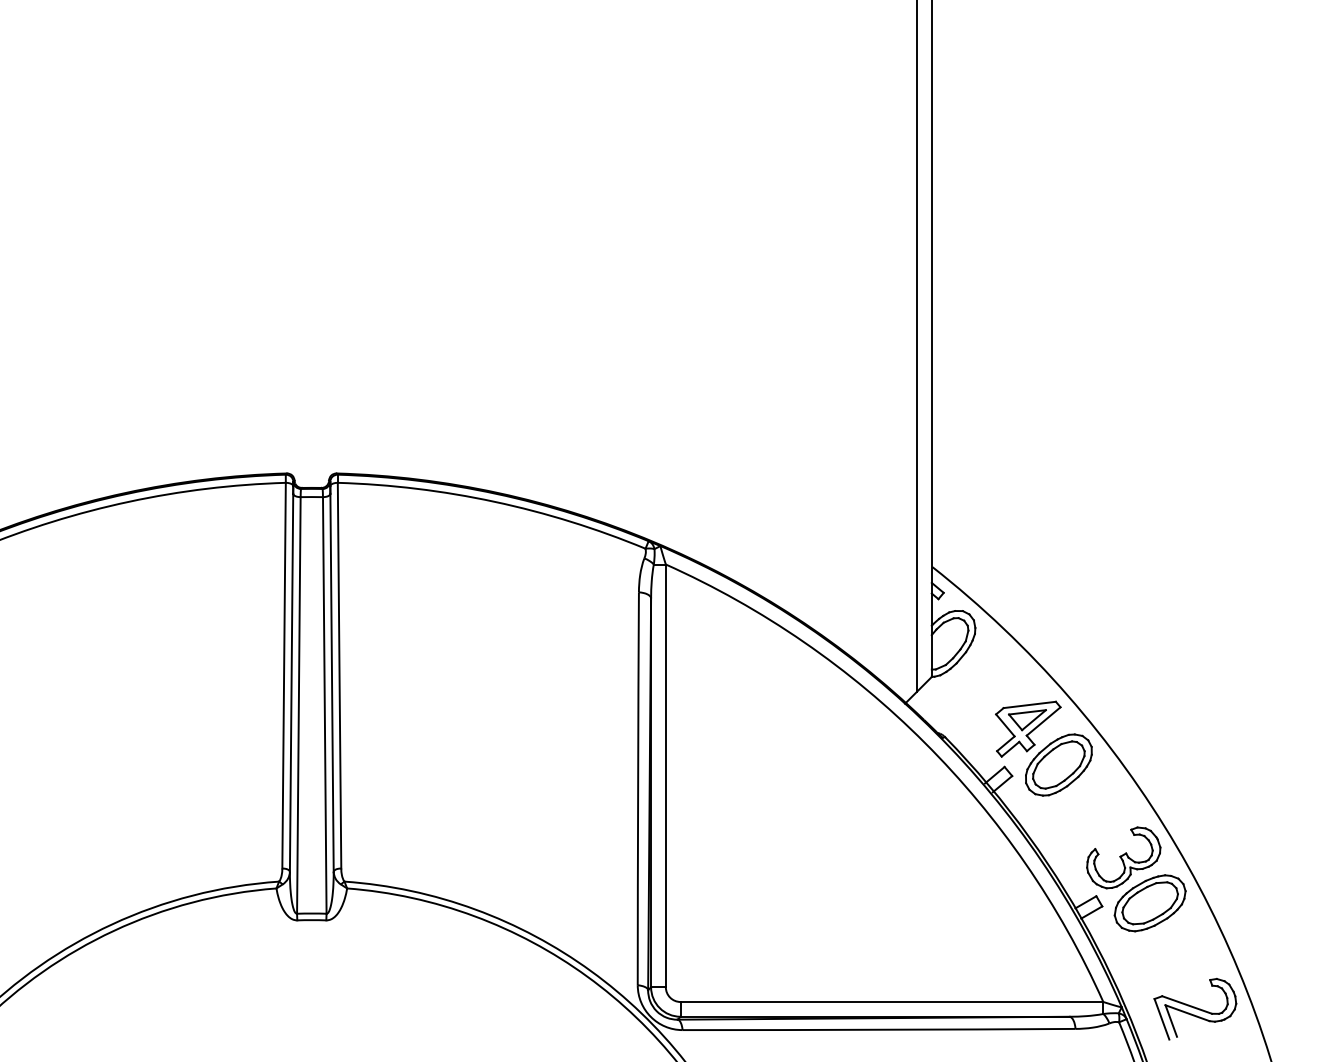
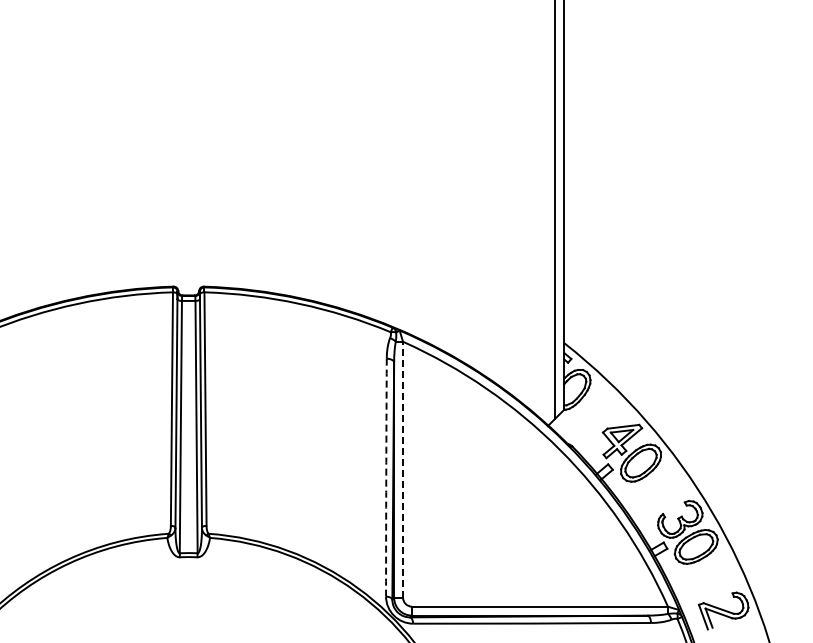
line: (666, 775) -> (403, 469), solid -> dashed
arc: (638, 788) -> (386, 477), solid -> dashed

